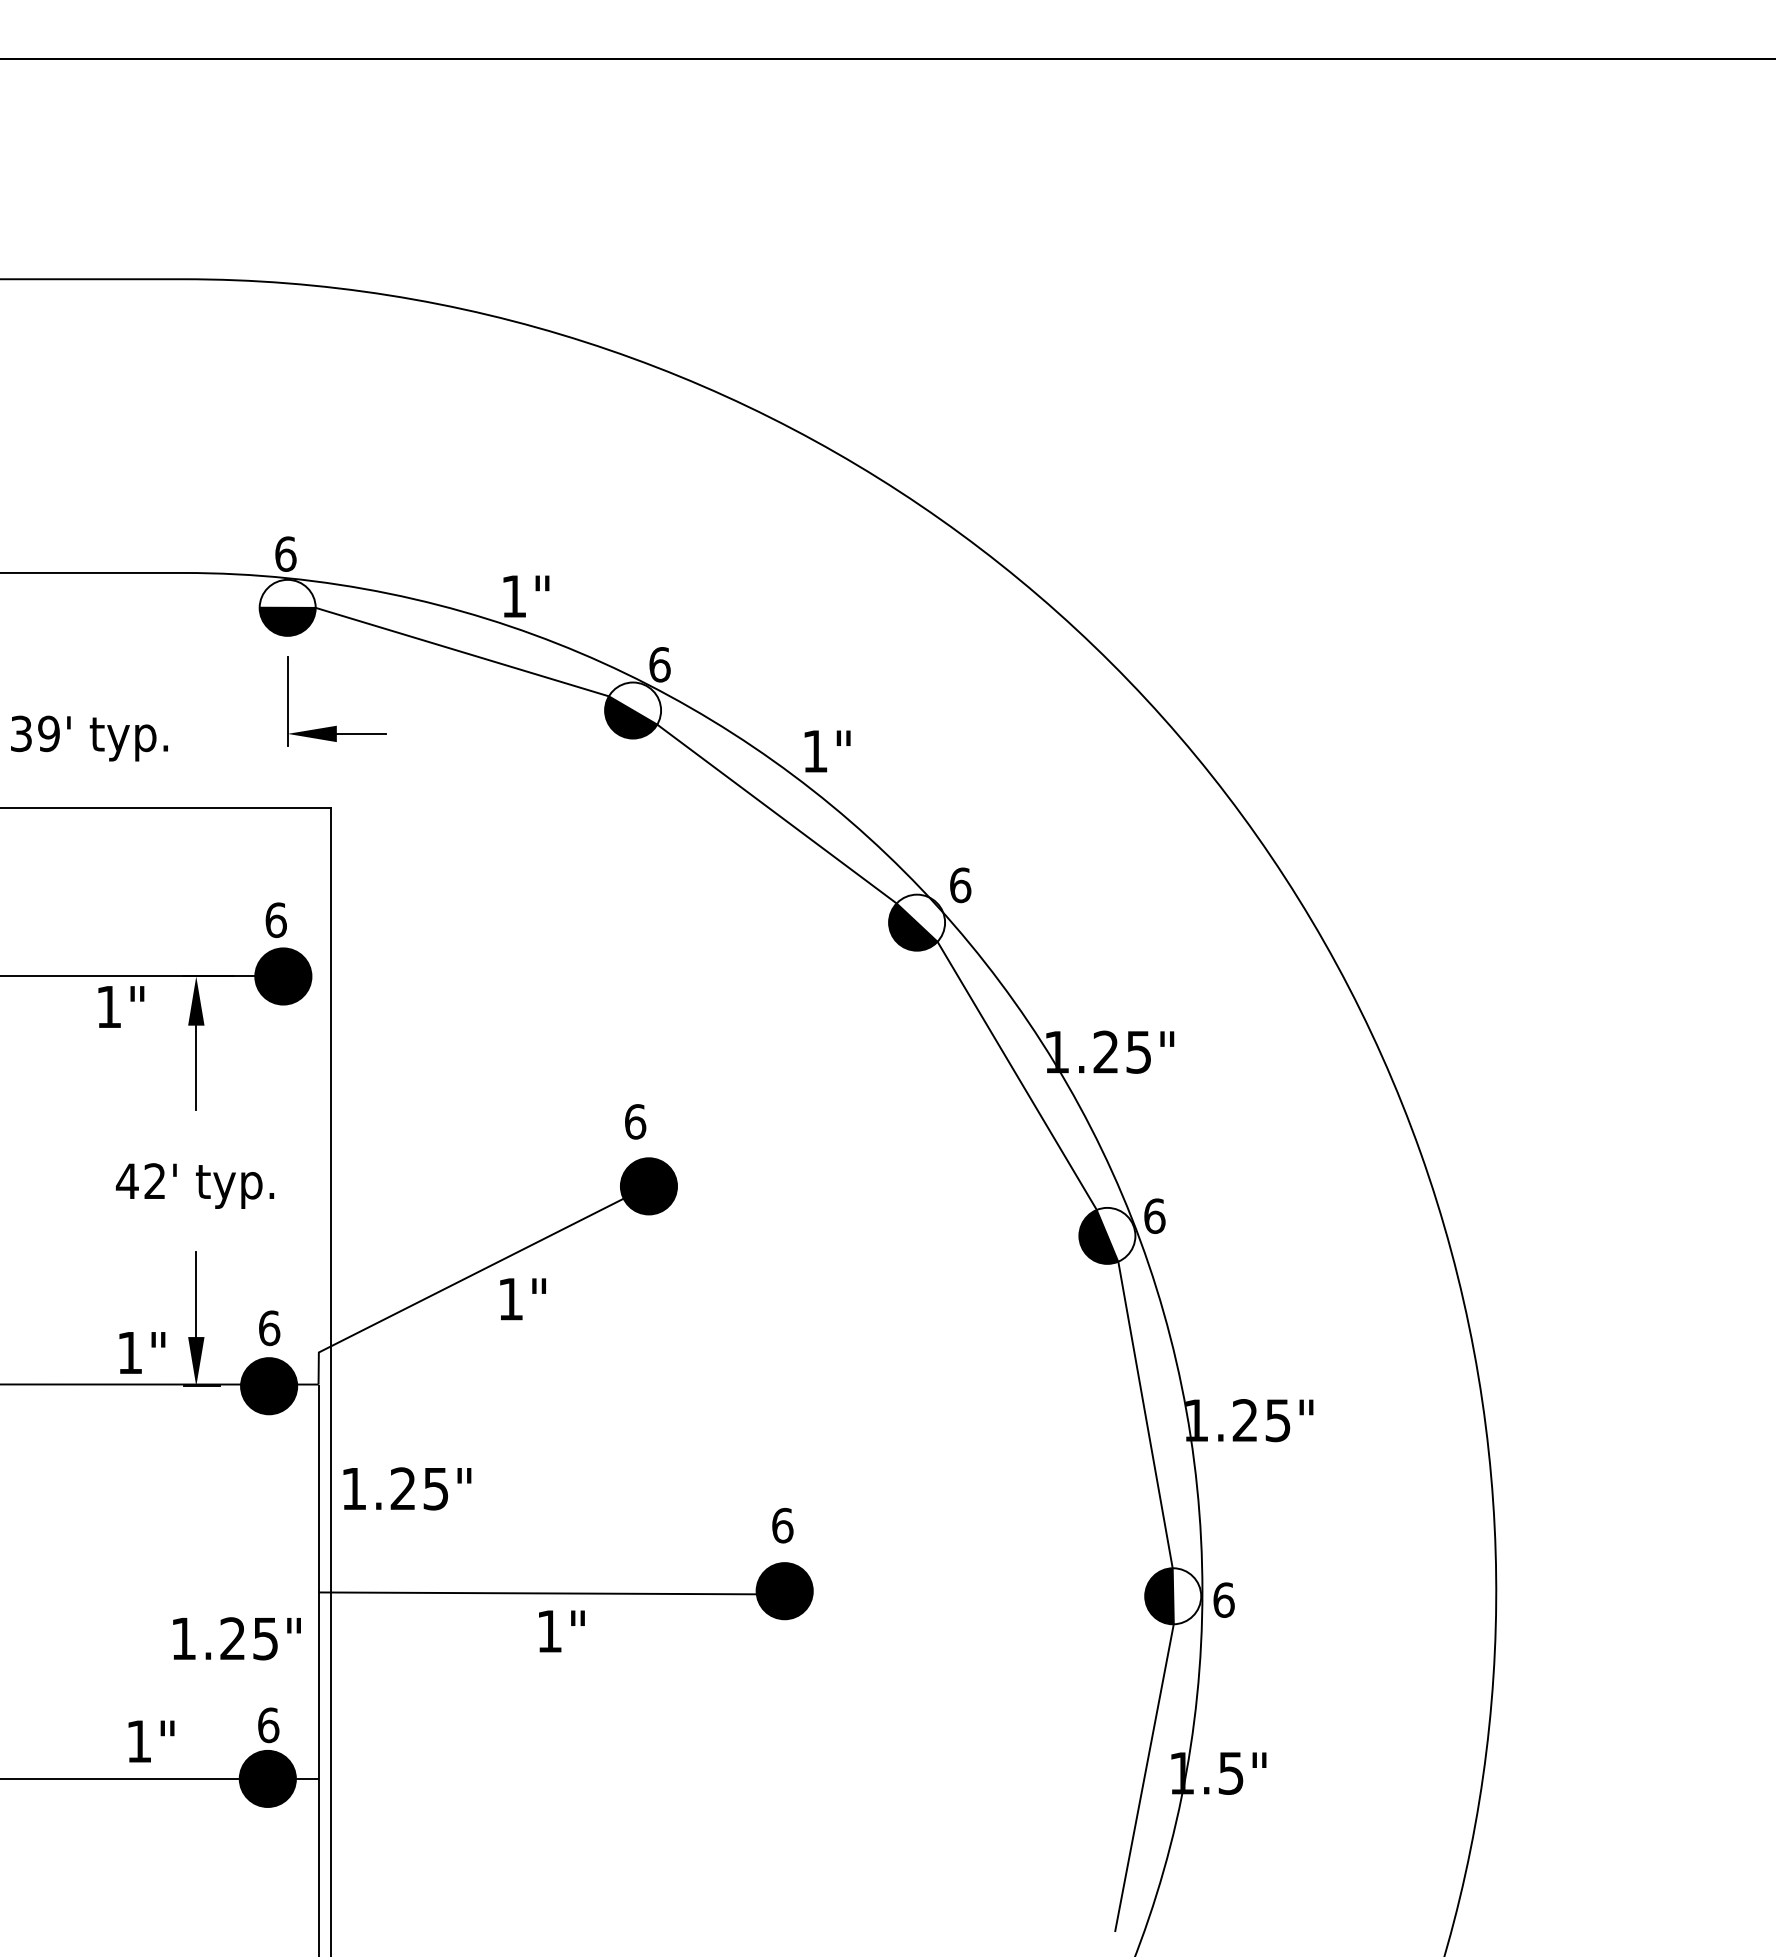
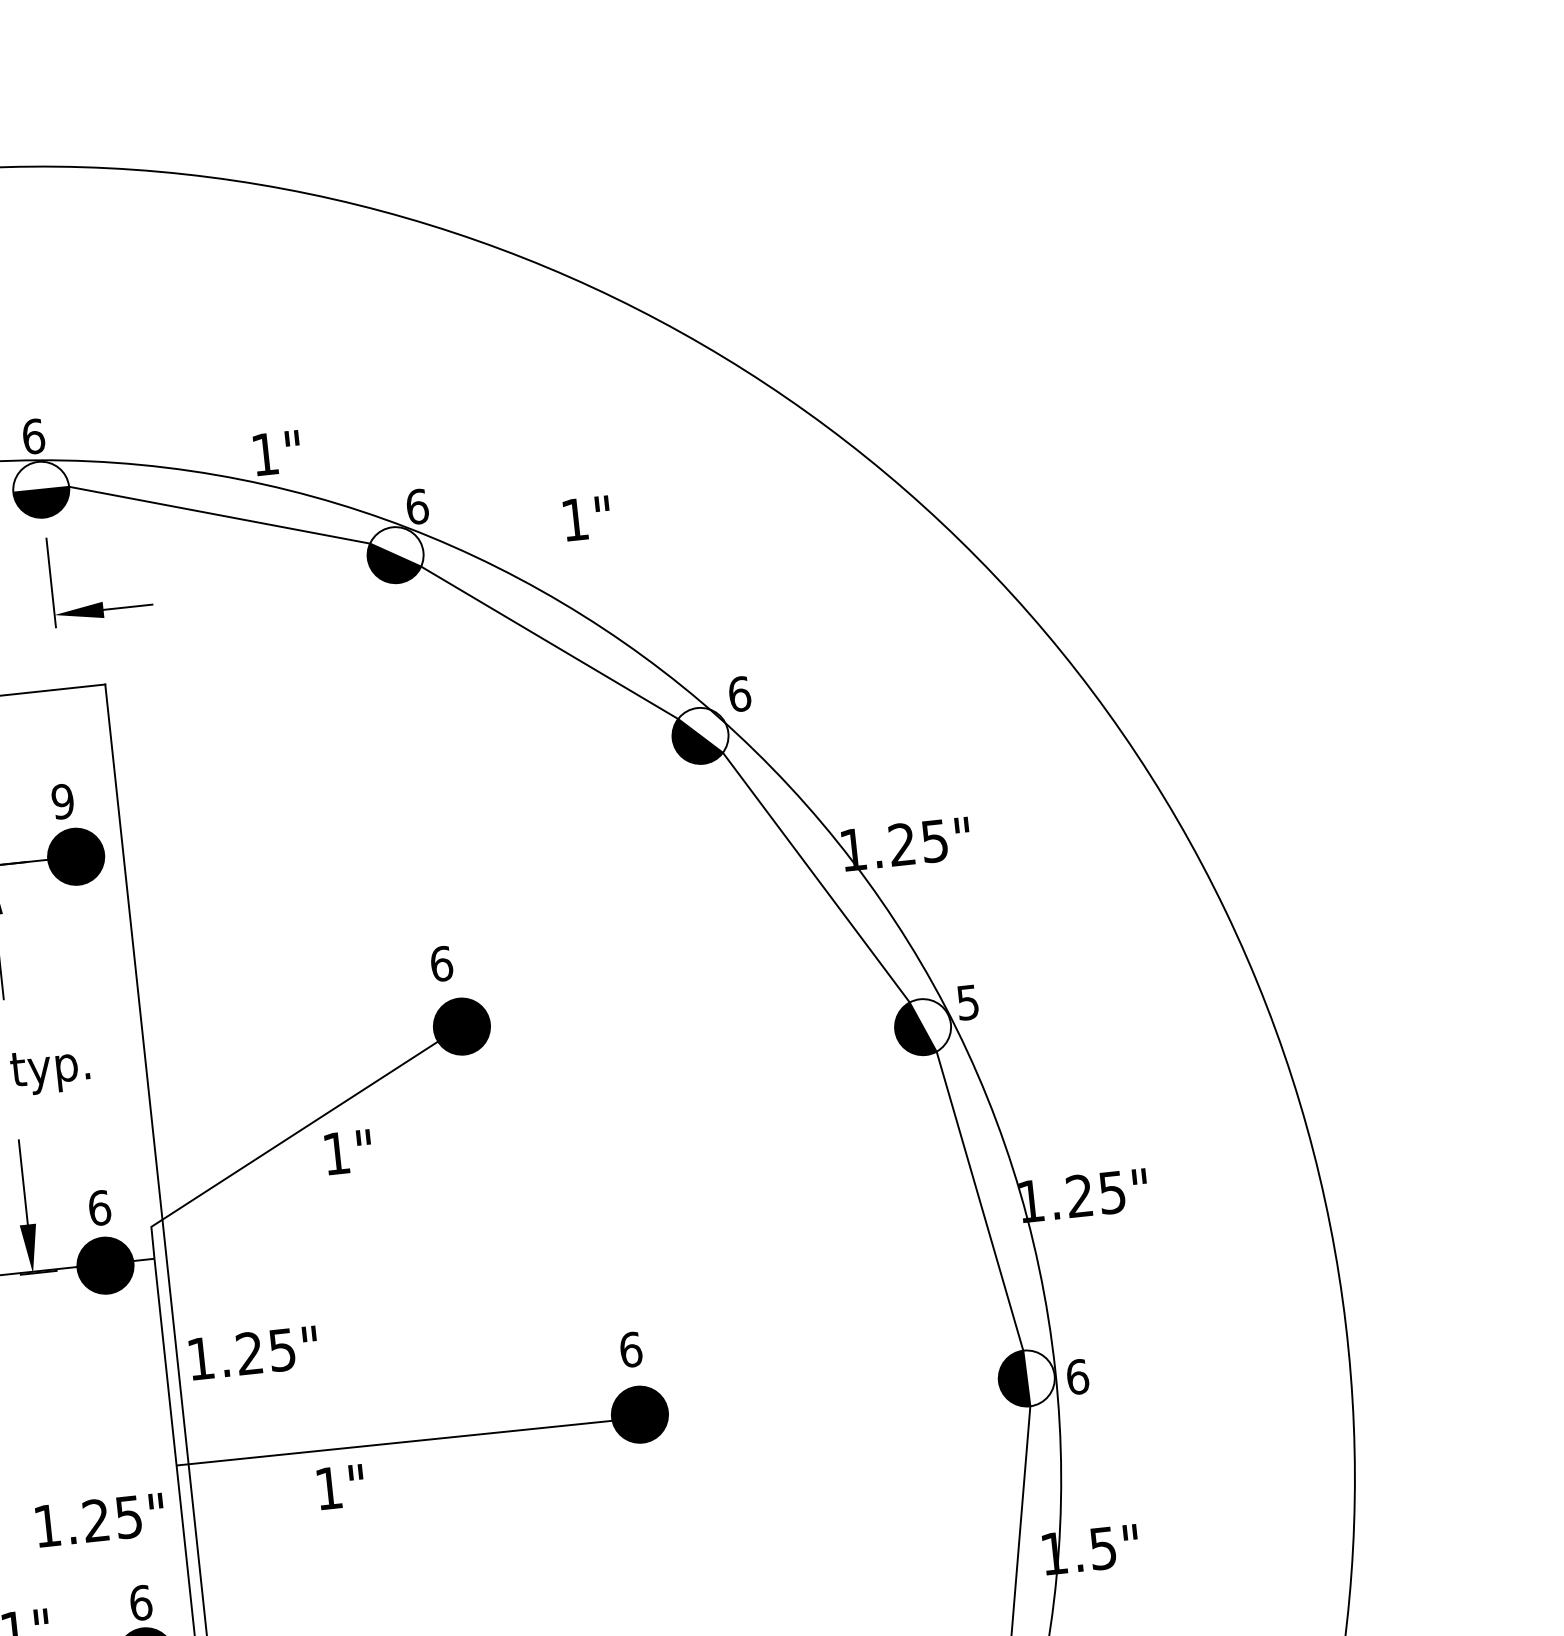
text: (827, 751) -> (587, 518), moved
text: (275, 920) -> (62, 801), 6 -> 9
text: (1154, 1216) -> (967, 1002), 6 -> 5
text: (561, 1631) -> (340, 1487), moved

